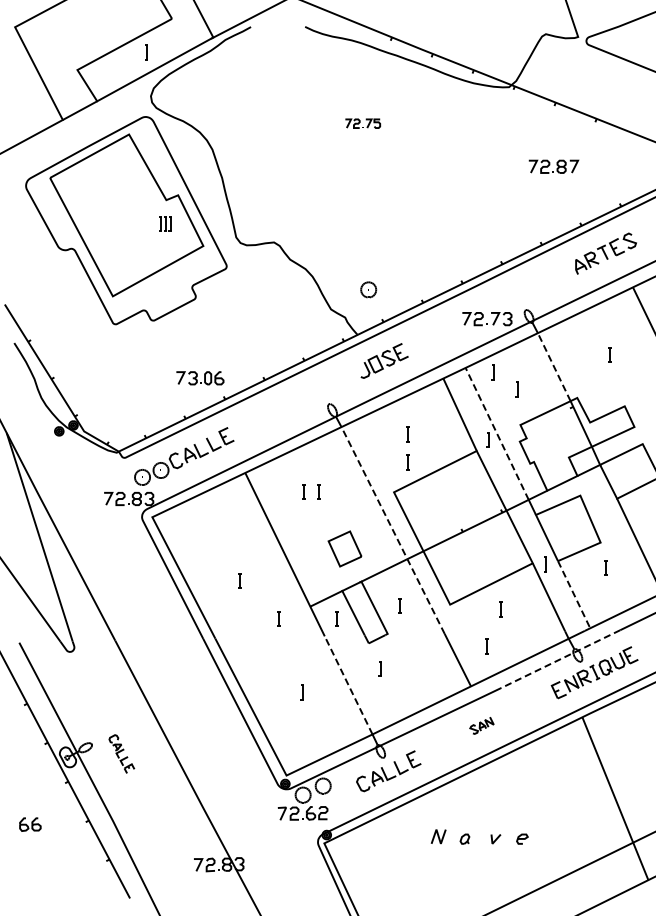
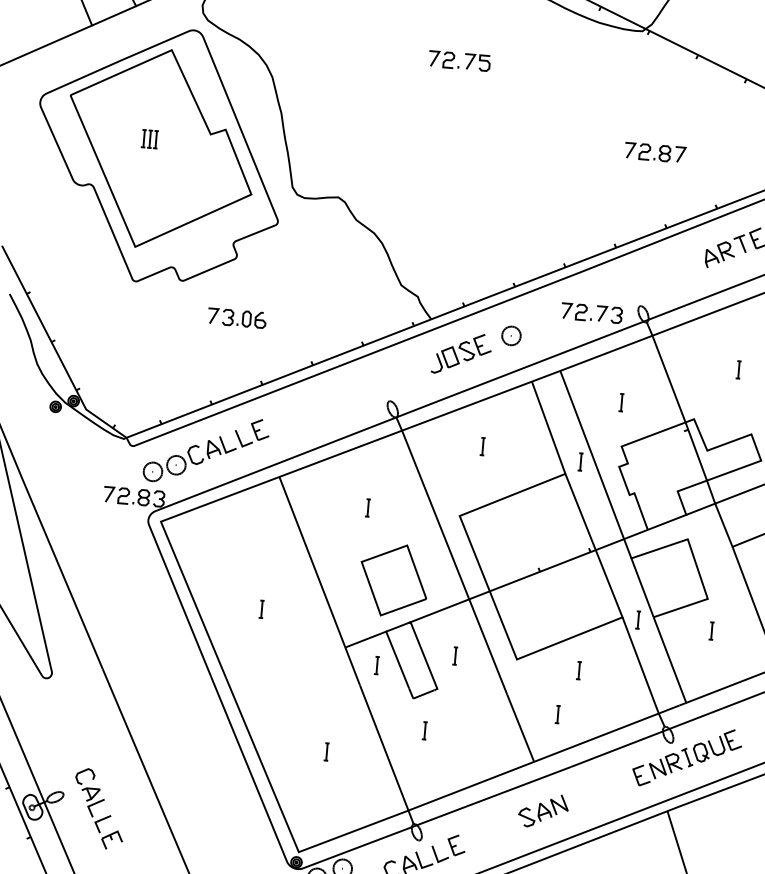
part: (362, 123) -> (459, 60), size x1.43
part: (553, 166) -> (655, 152), moved
part: (165, 223) -> (150, 138), moved
part: (368, 289) -> (511, 335), moved
line: (554, 367) -> (669, 379), dashed -> solid
part: (492, 372) -> (592, 379), removed
part: (200, 378) -> (237, 318), moved
line: (497, 434) -> (592, 455), dashed -> solid
line: (407, 462) -> (479, 480), removed
line: (303, 491) -> (348, 505), removed
line: (393, 530) -> (455, 562), dashed -> solid
part: (344, 548) -> (393, 579), size x1.67
line: (574, 595) -> (670, 661), dashed -> solid
line: (278, 618) -> (305, 658), removed
line: (561, 658) -> (647, 736), dashed -> solid
line: (348, 685) -> (384, 748), dashed -> solid
part: (481, 725) -> (542, 810), size x1.67
part: (121, 753) -> (98, 808), size x1.67

